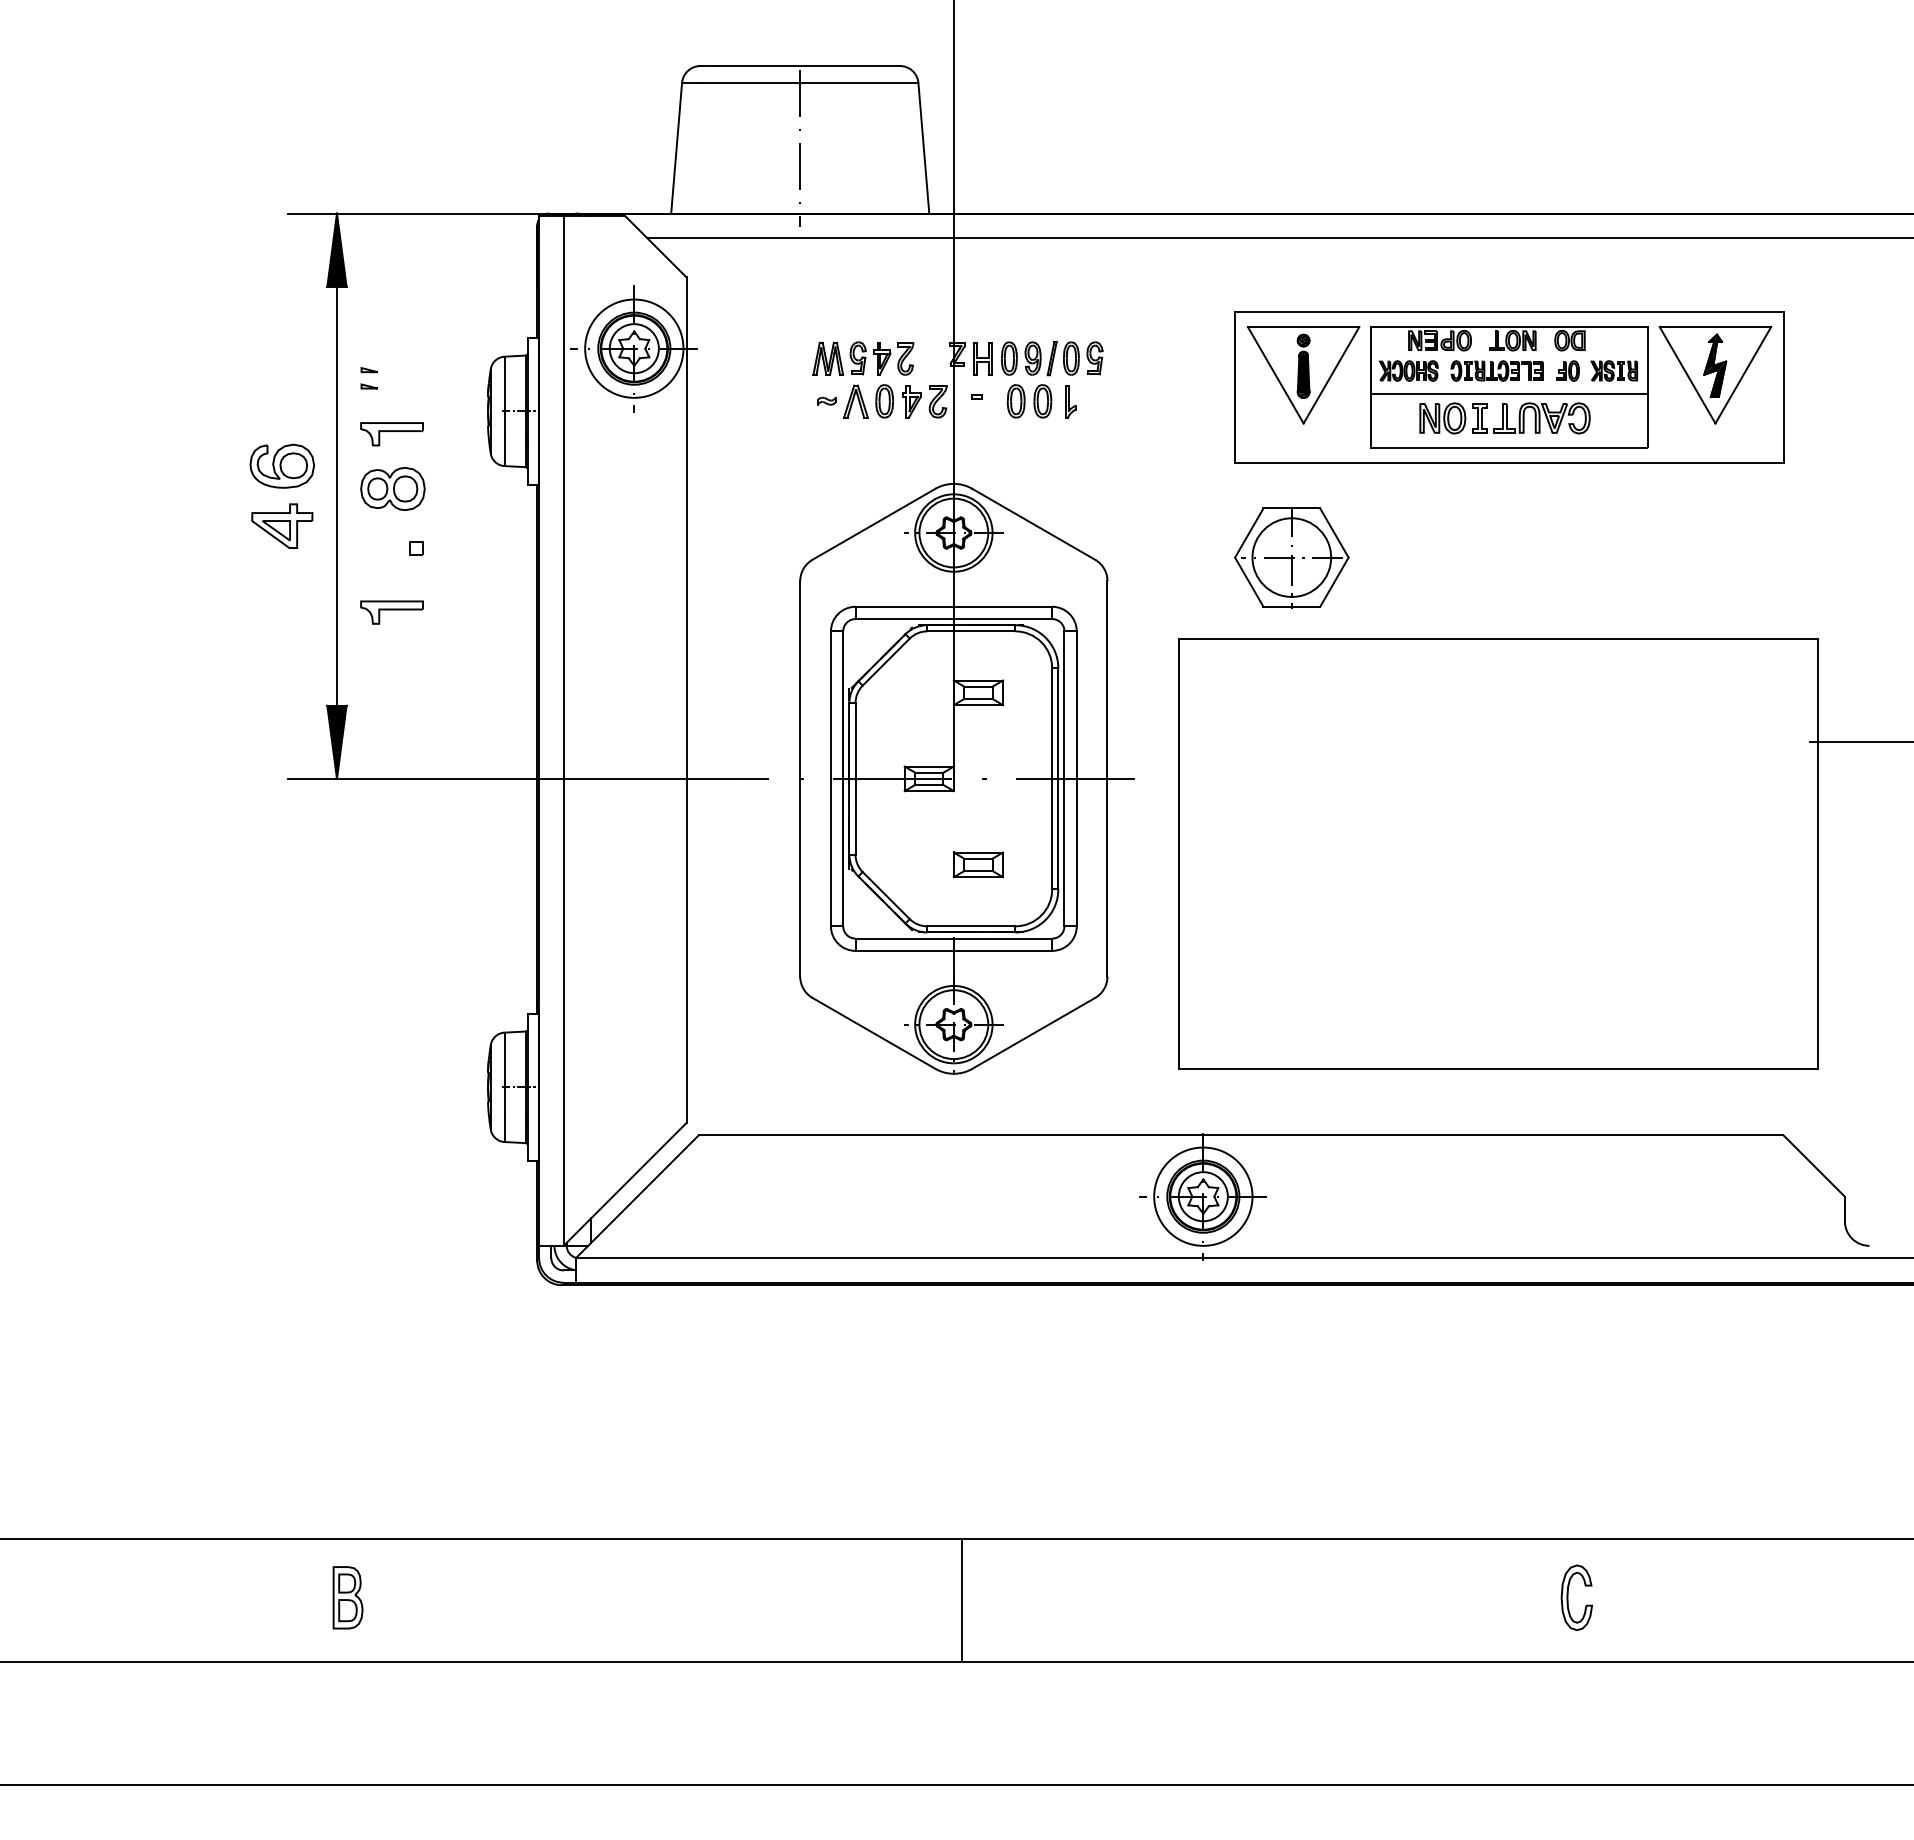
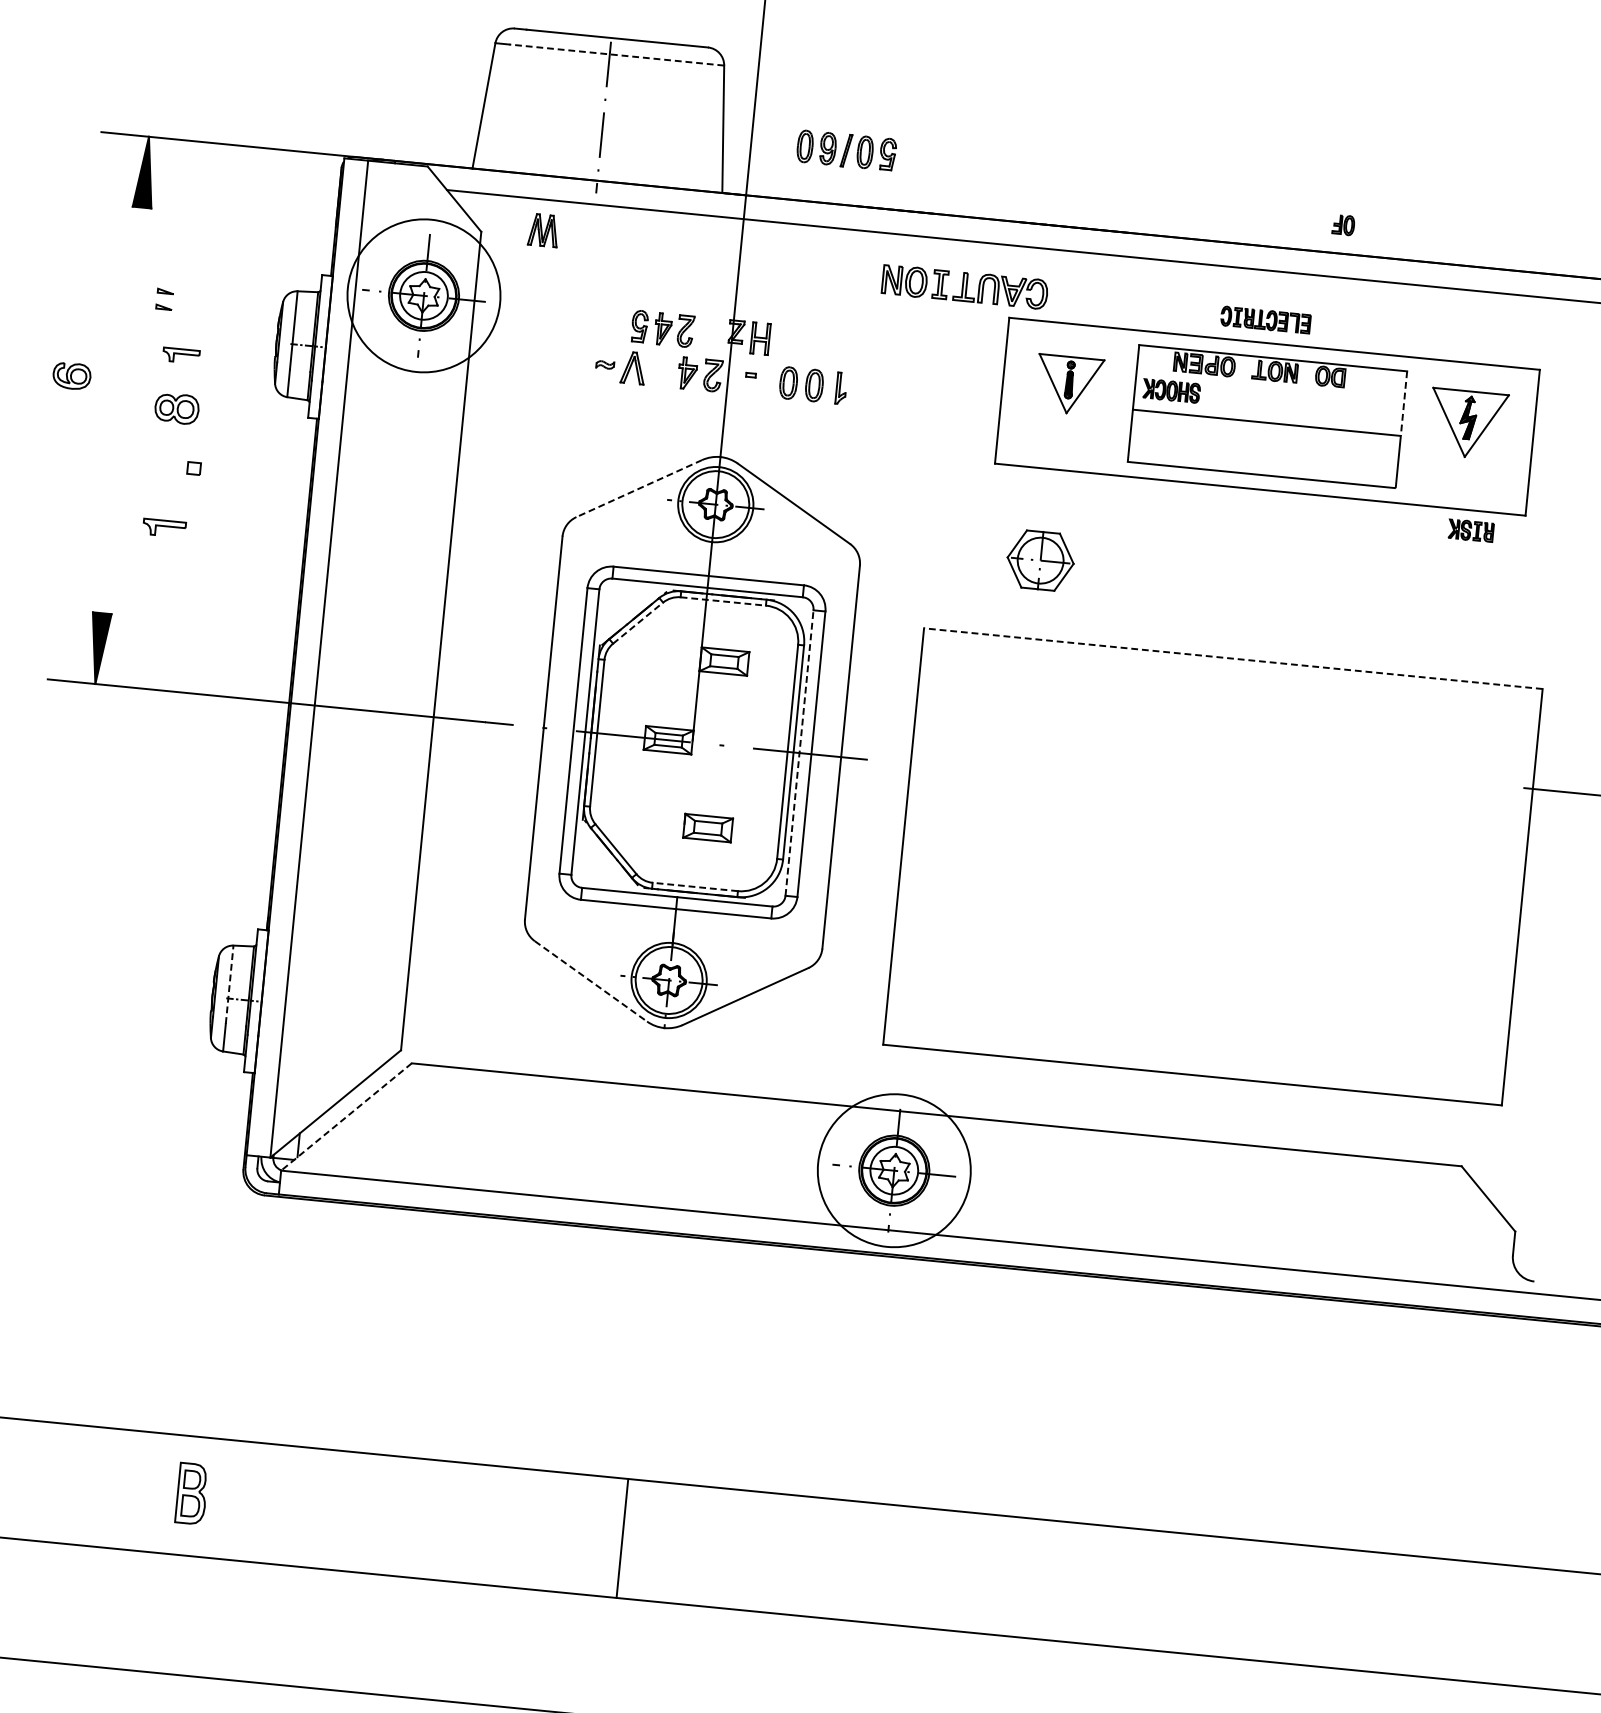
line: (807, 82) -> (616, 54), solid -> dashed
circle: (634, 348) -> (424, 295), size x1.6
part: (827, 358) -> (542, 230), moved
part: (1052, 358) -> (846, 150), moved
line: (1647, 361) -> (1403, 404), solid -> dashed
part: (1496, 370) -> (1265, 319), moved
part: (1567, 370) -> (1342, 224), moved
part: (1613, 370) -> (1470, 530), moved
part: (1303, 375) -> (1069, 385), size x0.6
part: (1715, 375) -> (1467, 424), size x0.7
part: (884, 401) -> (661, 370), removed
part: (1504, 418) -> (964, 287), moved
part: (391, 434) -> (180, 355), size x0.6
part: (281, 465) -> (71, 375), size x0.6
part: (392, 488) -> (176, 408), size x0.7
line: (336, 495) -> (121, 409), removed
line: (873, 524) -> (638, 488), solid -> dashed
part: (282, 525) -> (66, 433), removed
part: (1291, 557) -> (1040, 560), size x0.6
part: (391, 612) -> (163, 528), size x0.7
line: (971, 631) -> (723, 601), solid -> dashed
line: (1498, 638) -> (1232, 658), solid -> dashed
line: (886, 661) -> (638, 622), solid -> dashed
line: (1064, 778) -> (799, 752), solid -> dashed
line: (970, 926) -> (694, 887), solid -> dashed
line: (873, 1033) -> (590, 981), solid -> dashed
line: (504, 1072) -> (229, 984), solid -> dashed
line: (637, 1196) -> (346, 1116), solid -> dashed
circle: (1203, 1196) -> (894, 1170), size x1.6
part: (347, 1597) -> (191, 1493), moved
part: (1568, 1597) -> (1209, 1593), removed

